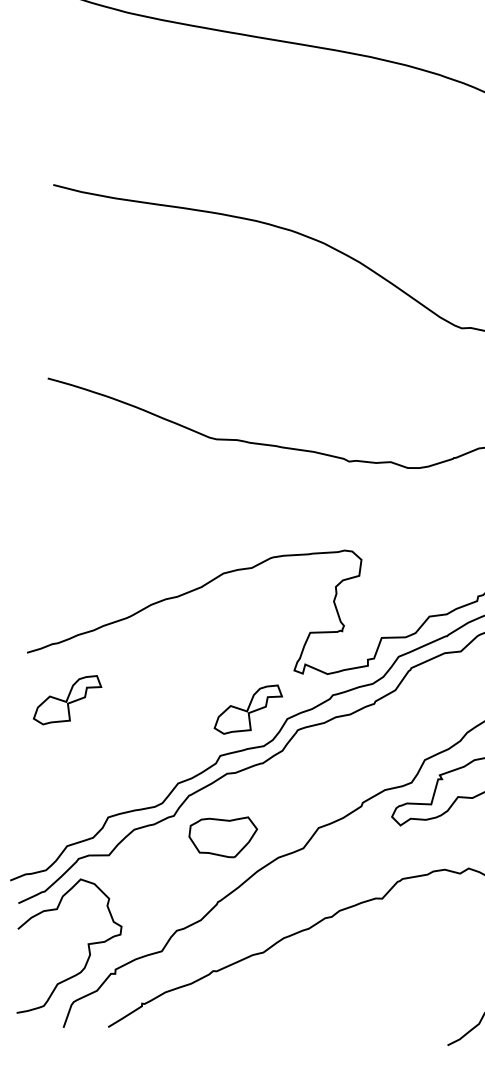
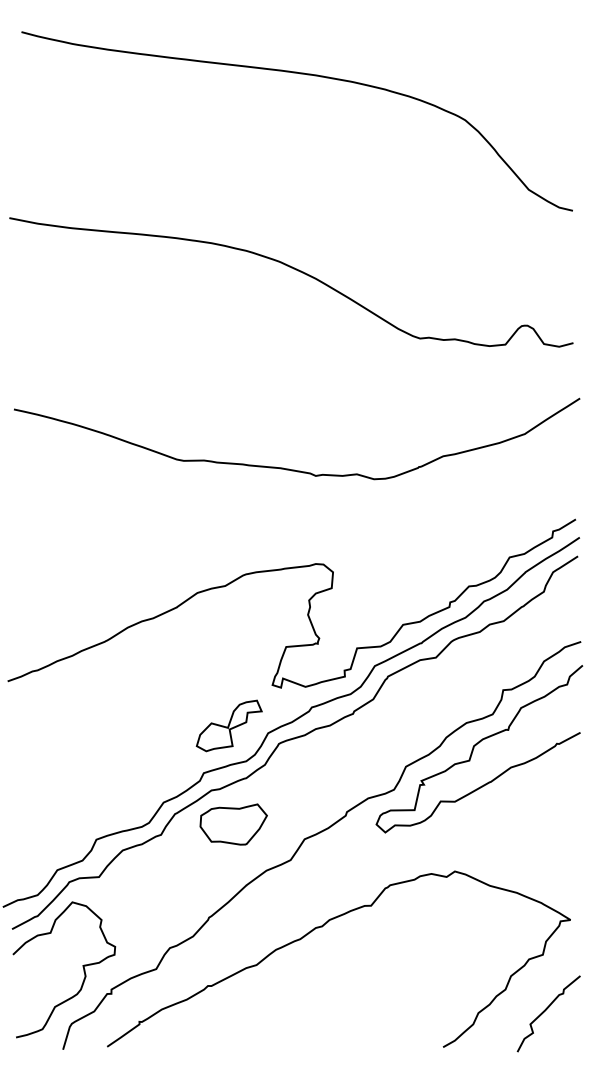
part: (66, 699) -> (49, 725), removed
part: (222, 836) -> (233, 824), moved

